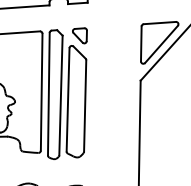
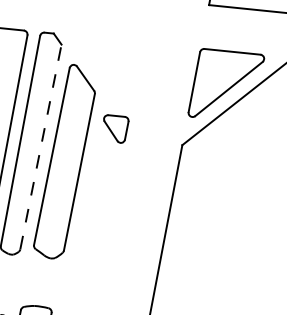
part: (79, 35) -> (114, 127), moved
line: (60, 95) -> (40, 146), solid -> dashed

